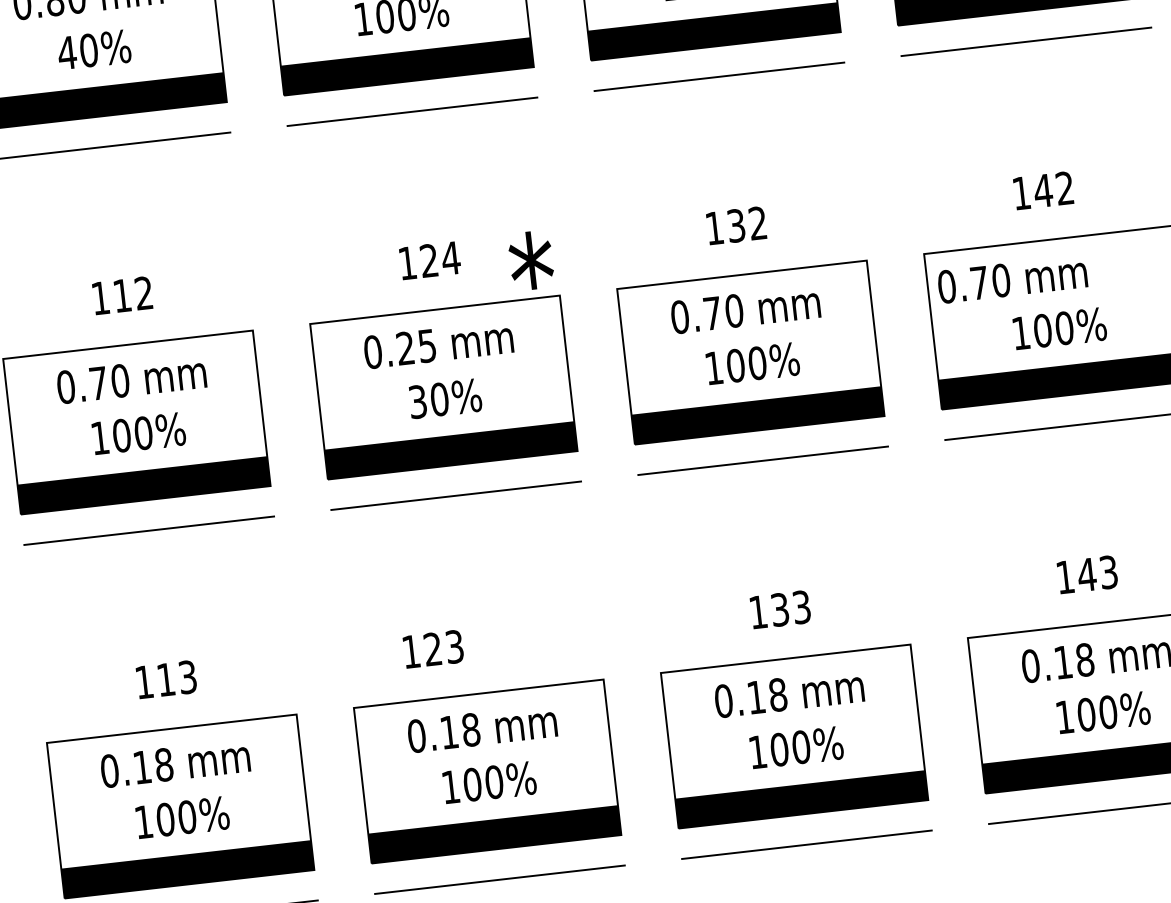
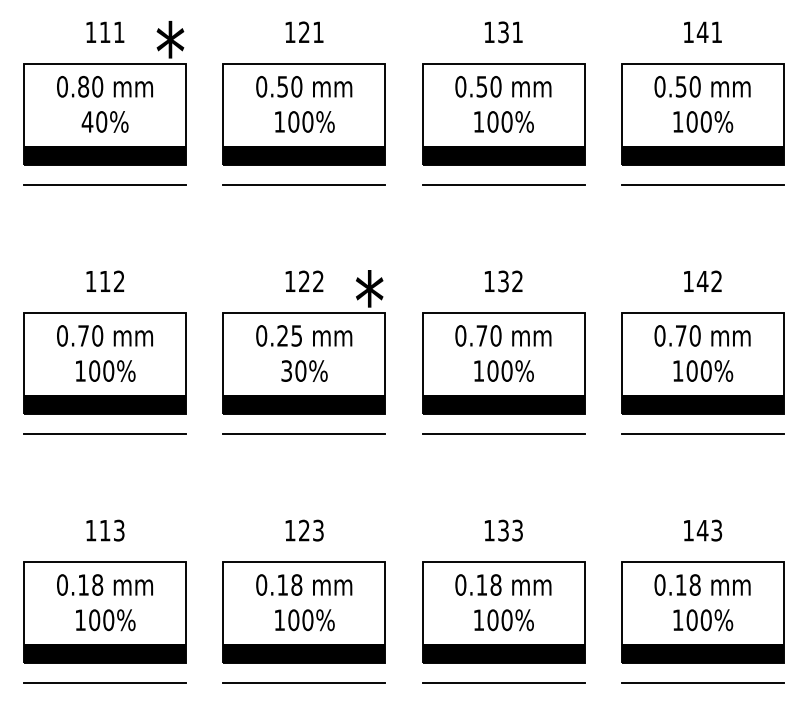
text: (450, 256) -> (318, 280), 124 -> 122
text: (1012, 278) -> (702, 335), moved
text: (433, 649) -> (304, 530), moved

